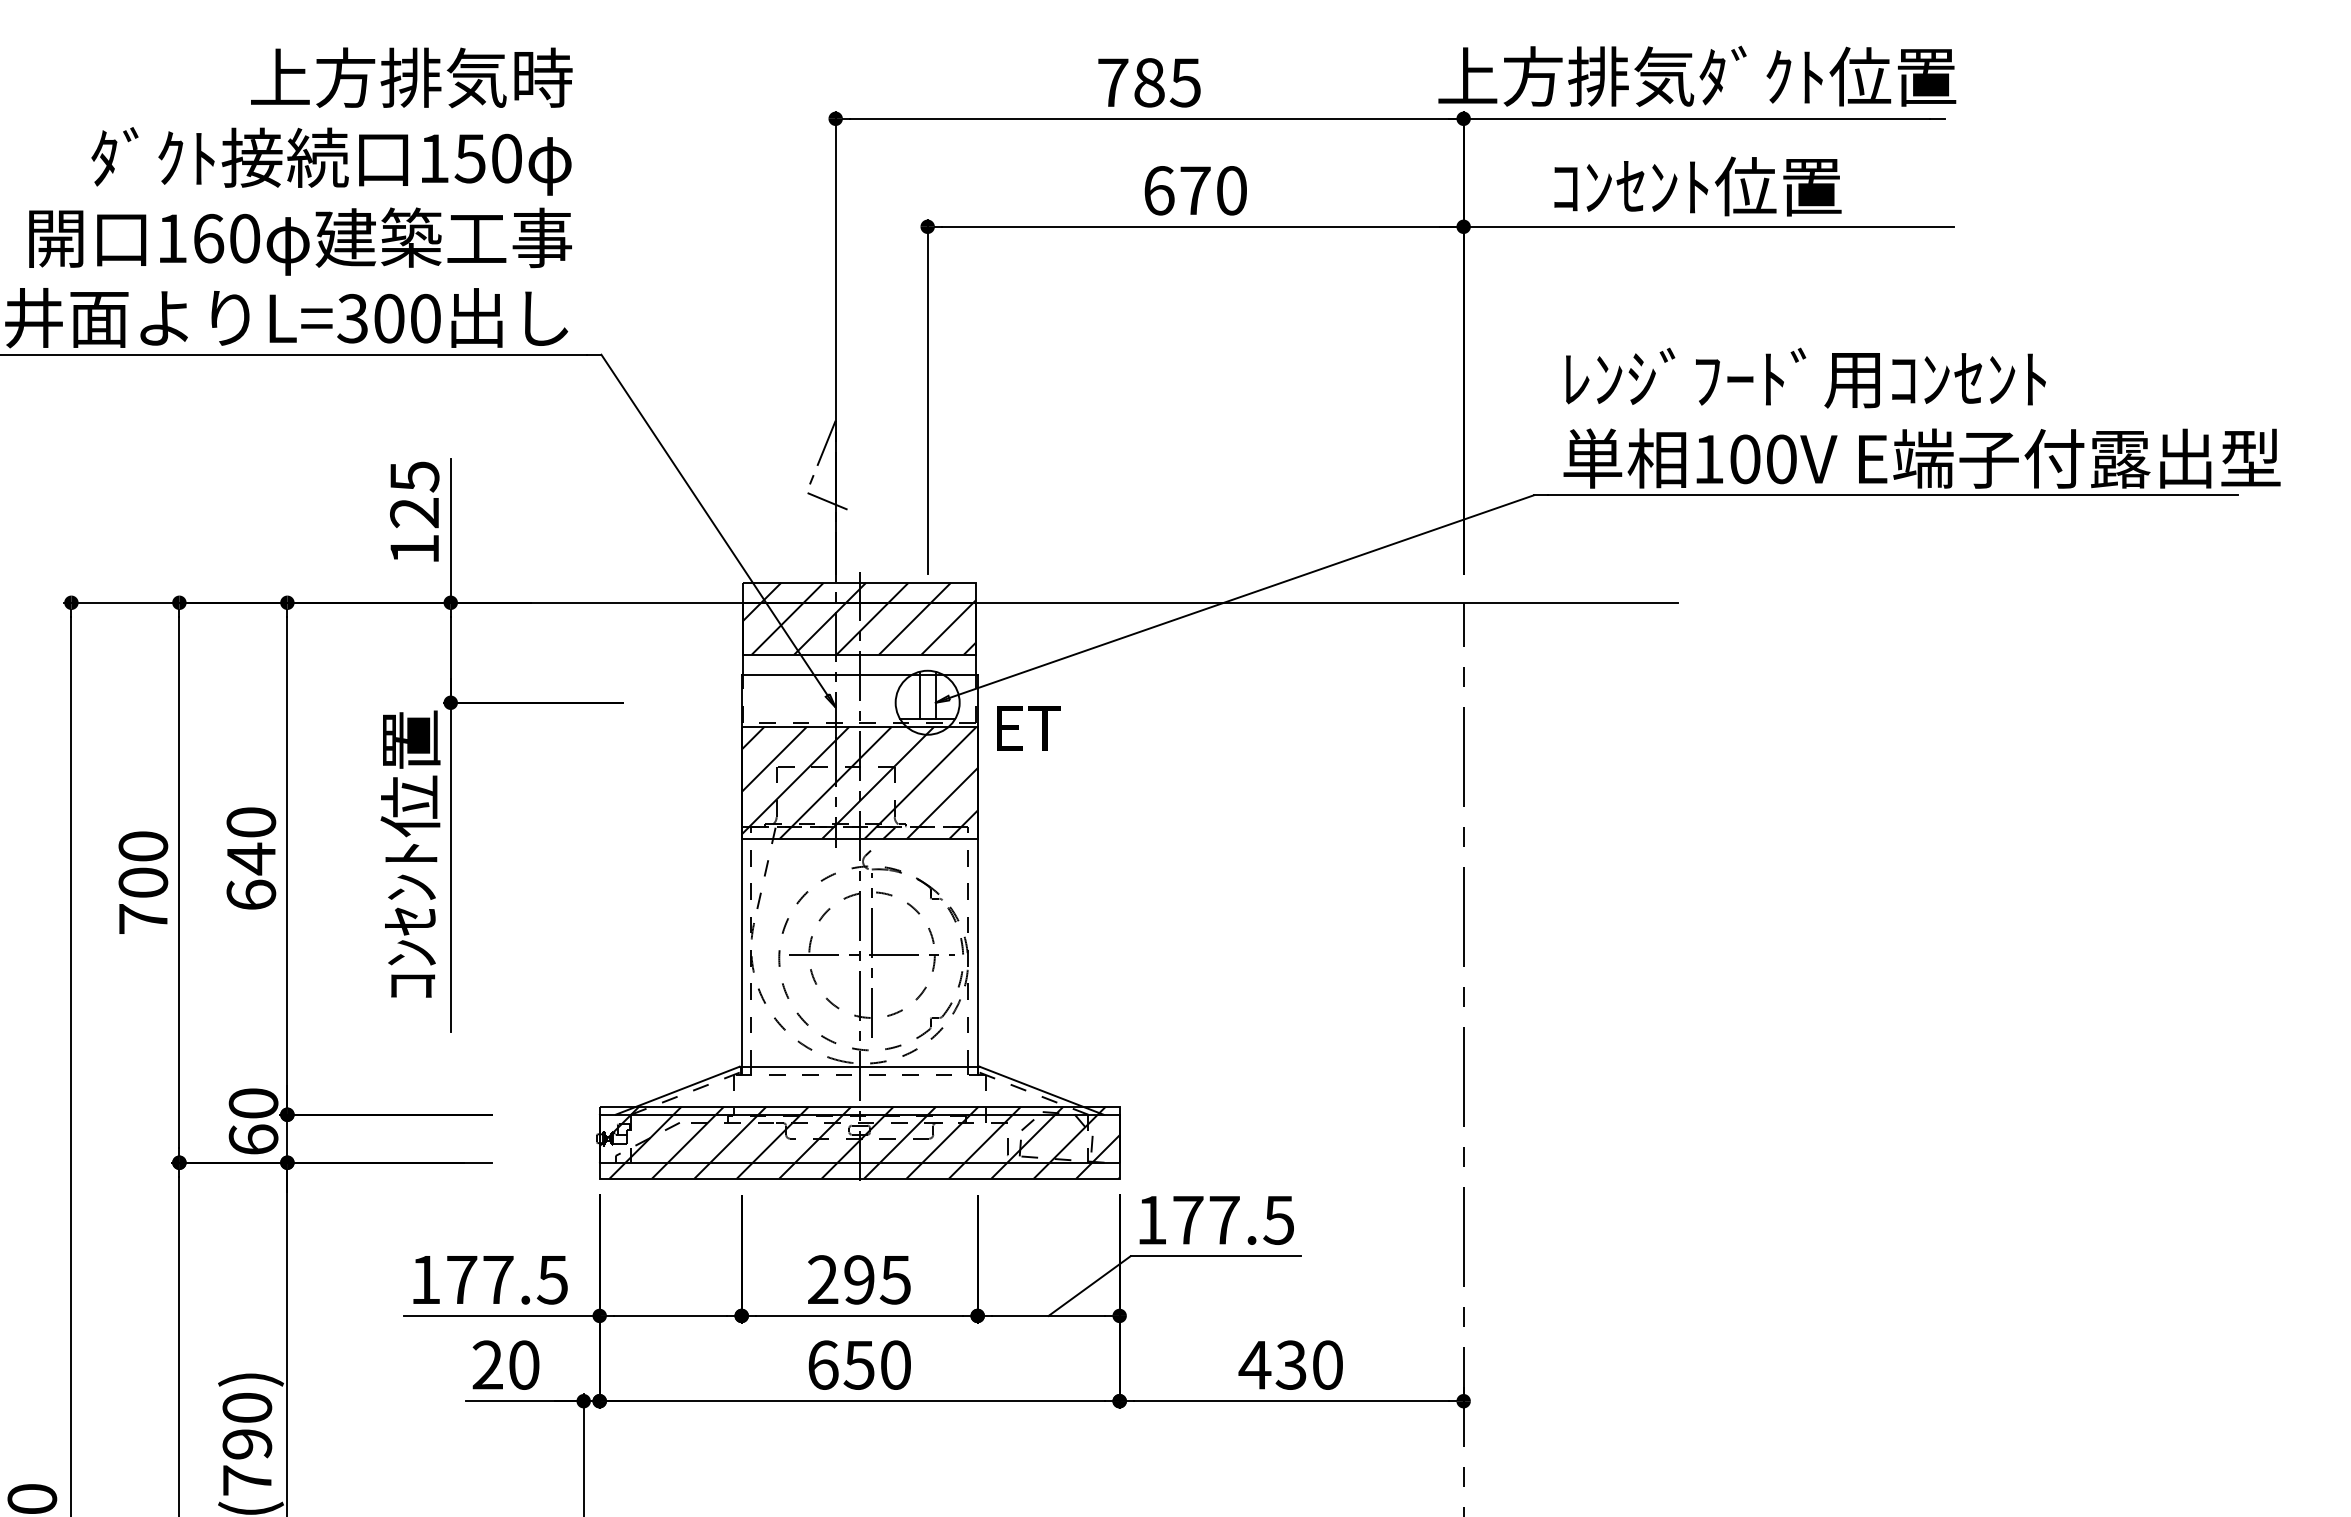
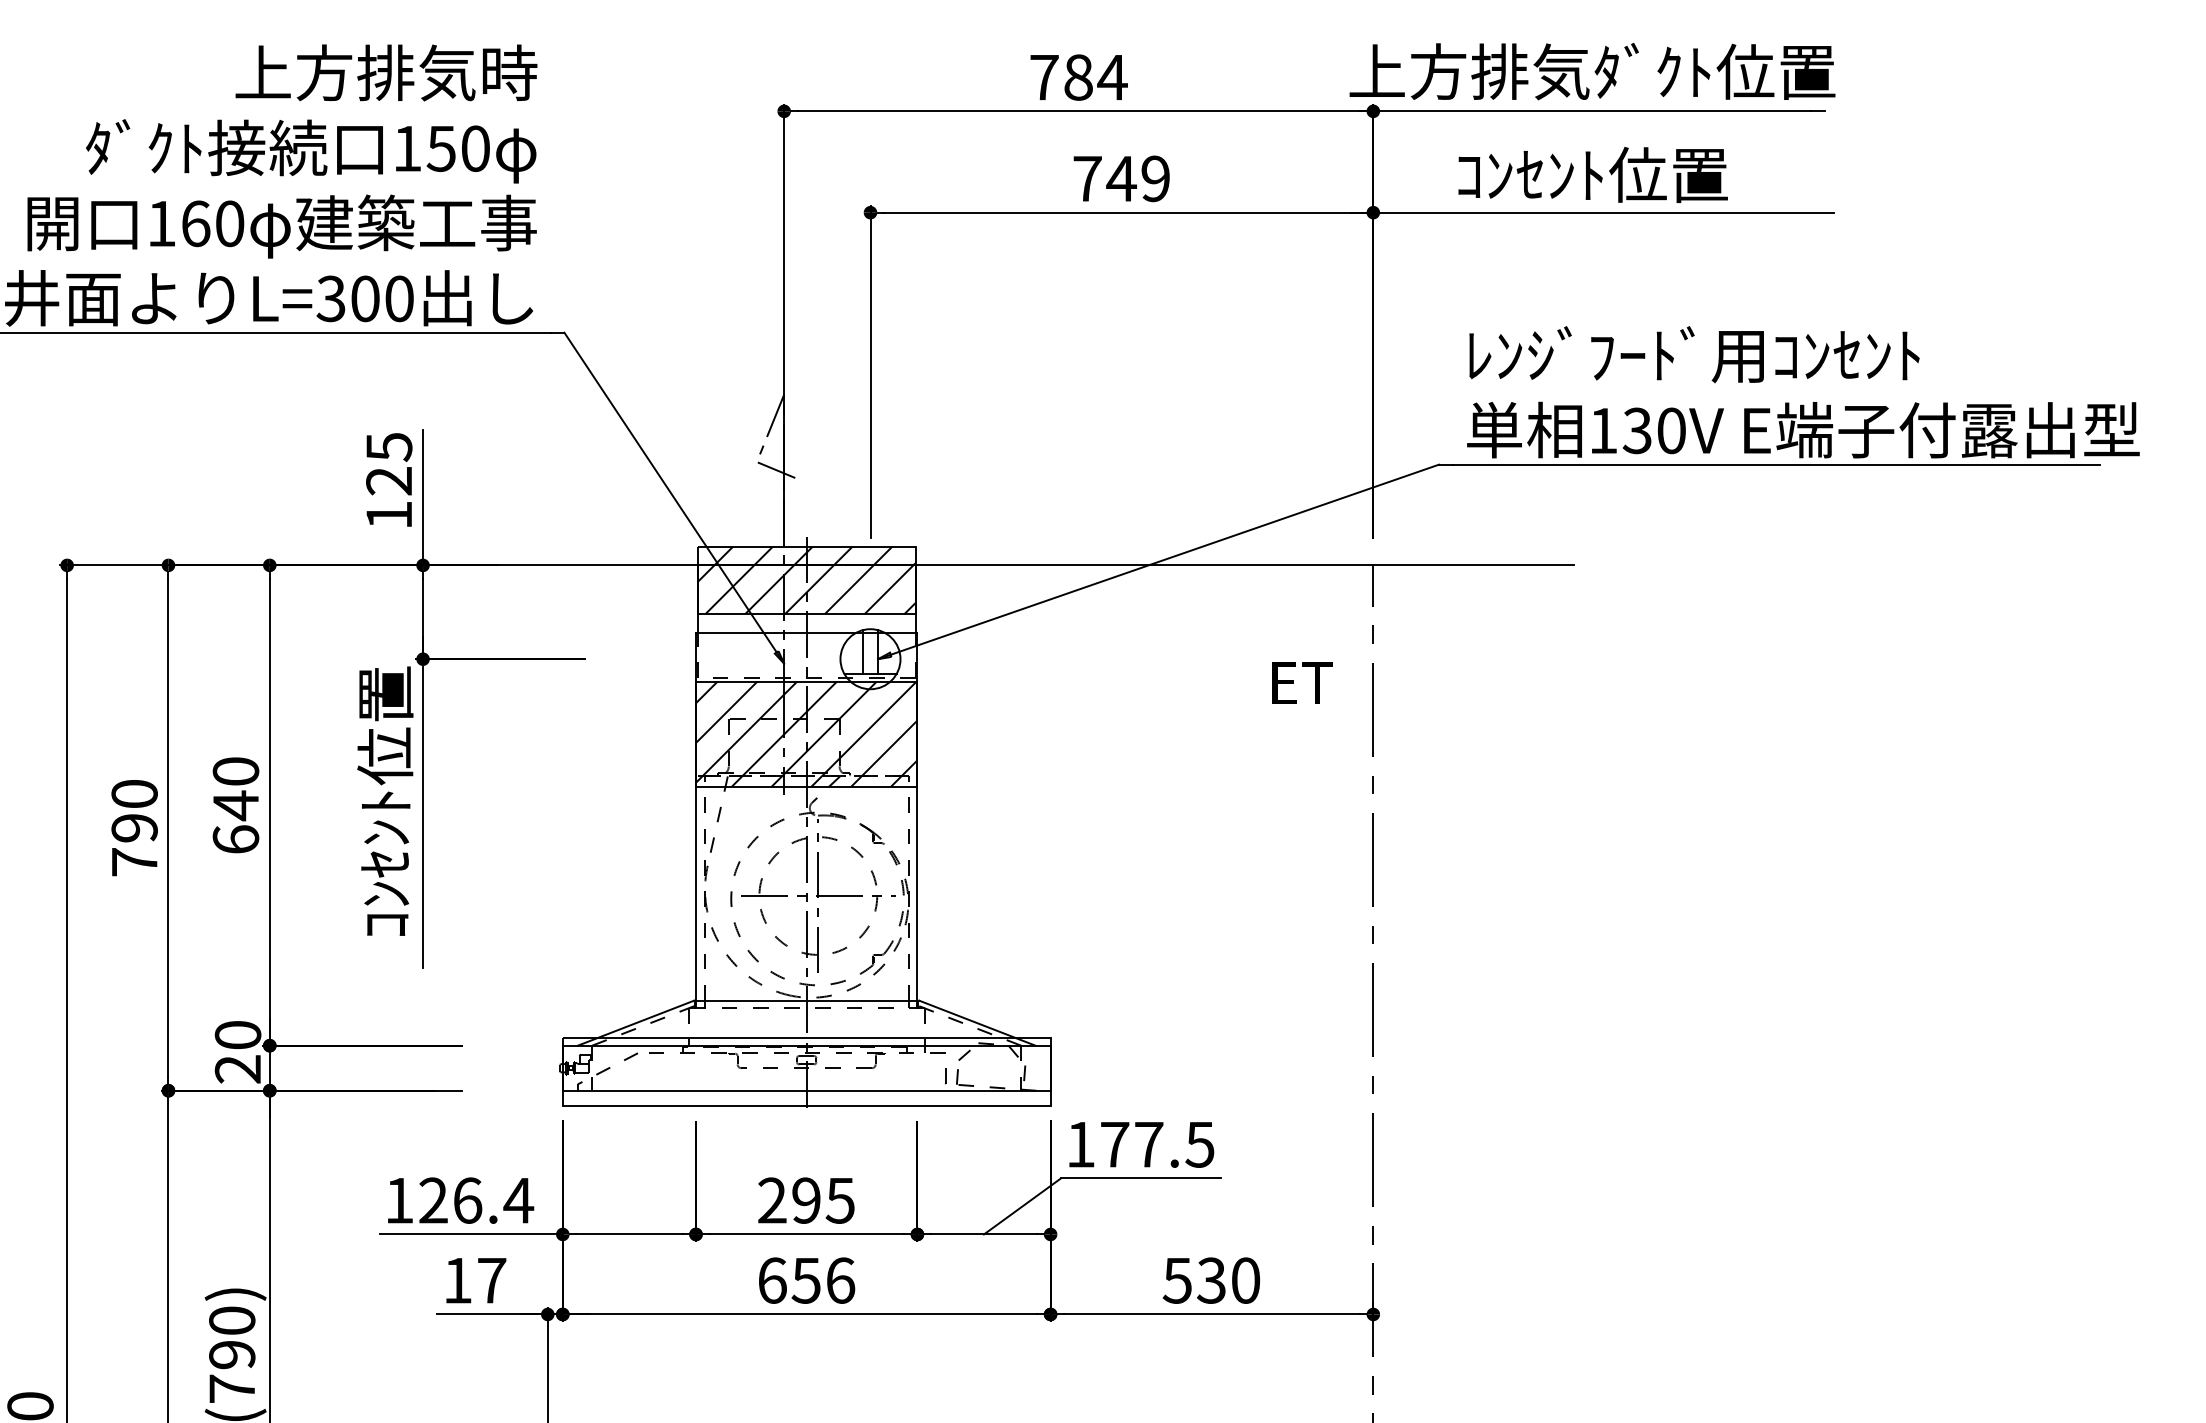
text: (1185, 82) -> (1112, 77), 785 -> 784
text: (1195, 190) -> (1121, 178), 670 -> 749
text: (1744, 458) -> (1636, 430), 100V -> 130V
text: (1028, 727) -> (1302, 682), moved
text: (143, 883) -> (134, 828), 700 -> 790
text: (252, 1139) -> (237, 1068), 60 -> 20
hatch: (859, 1142) -> (806, 1071), removed
text: (507, 1279) -> (476, 1200), 177.5 -> 126.4
text: (505, 1364) -> (474, 1280), 20 -> 17
text: (895, 1364) -> (840, 1280), 650 -> 656
text: (1254, 1364) -> (1177, 1280), 430 -> 530

